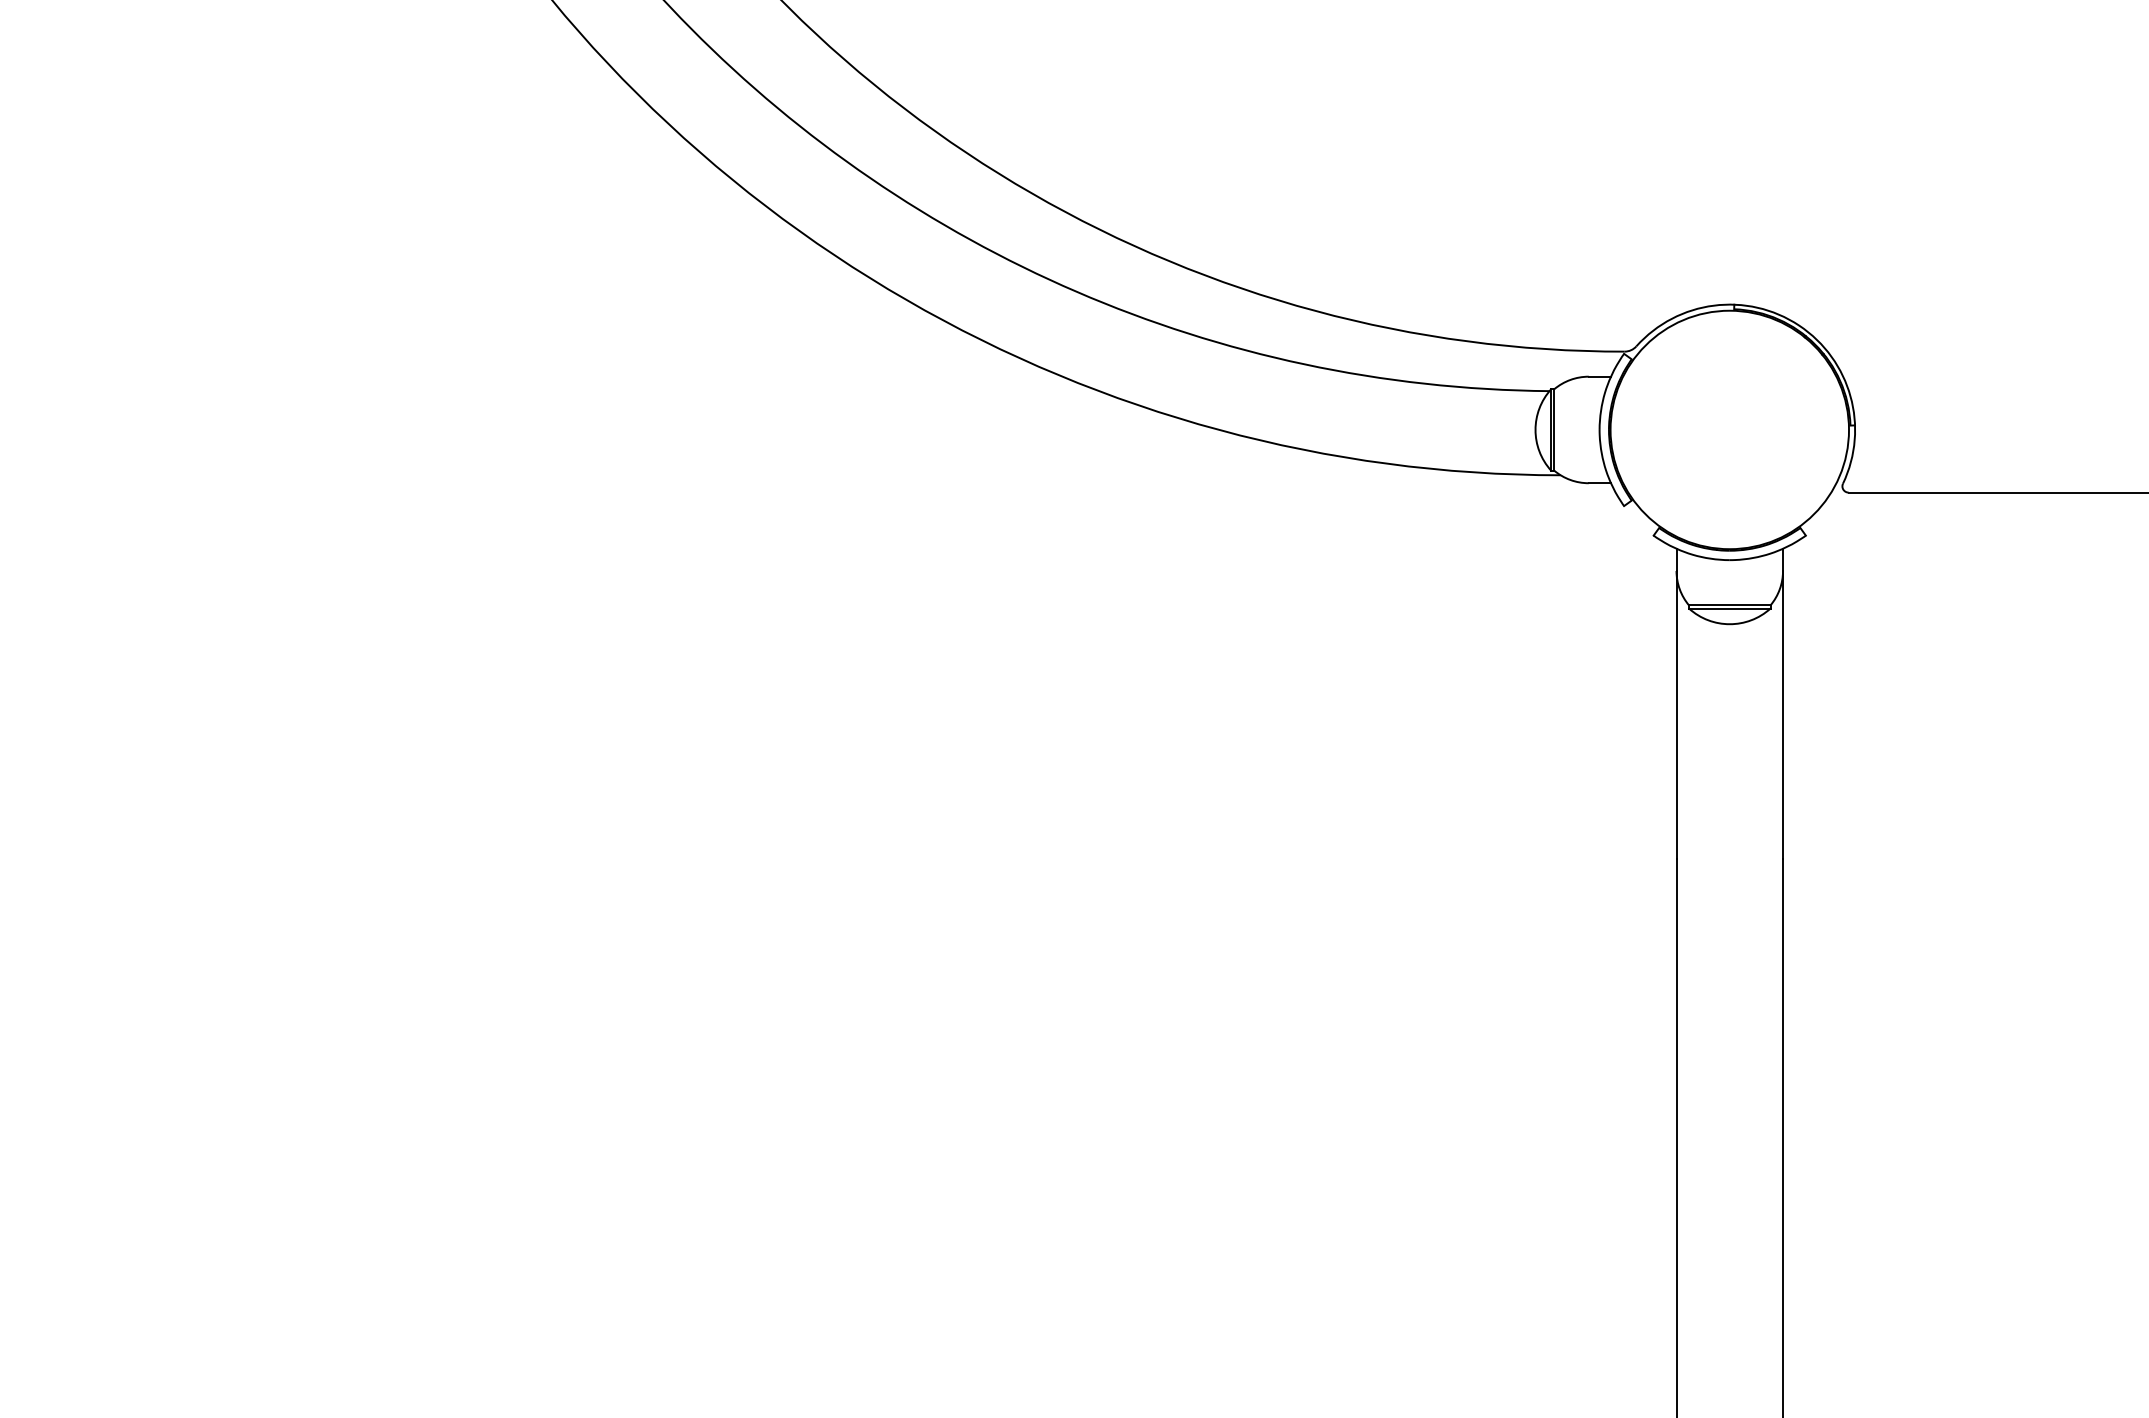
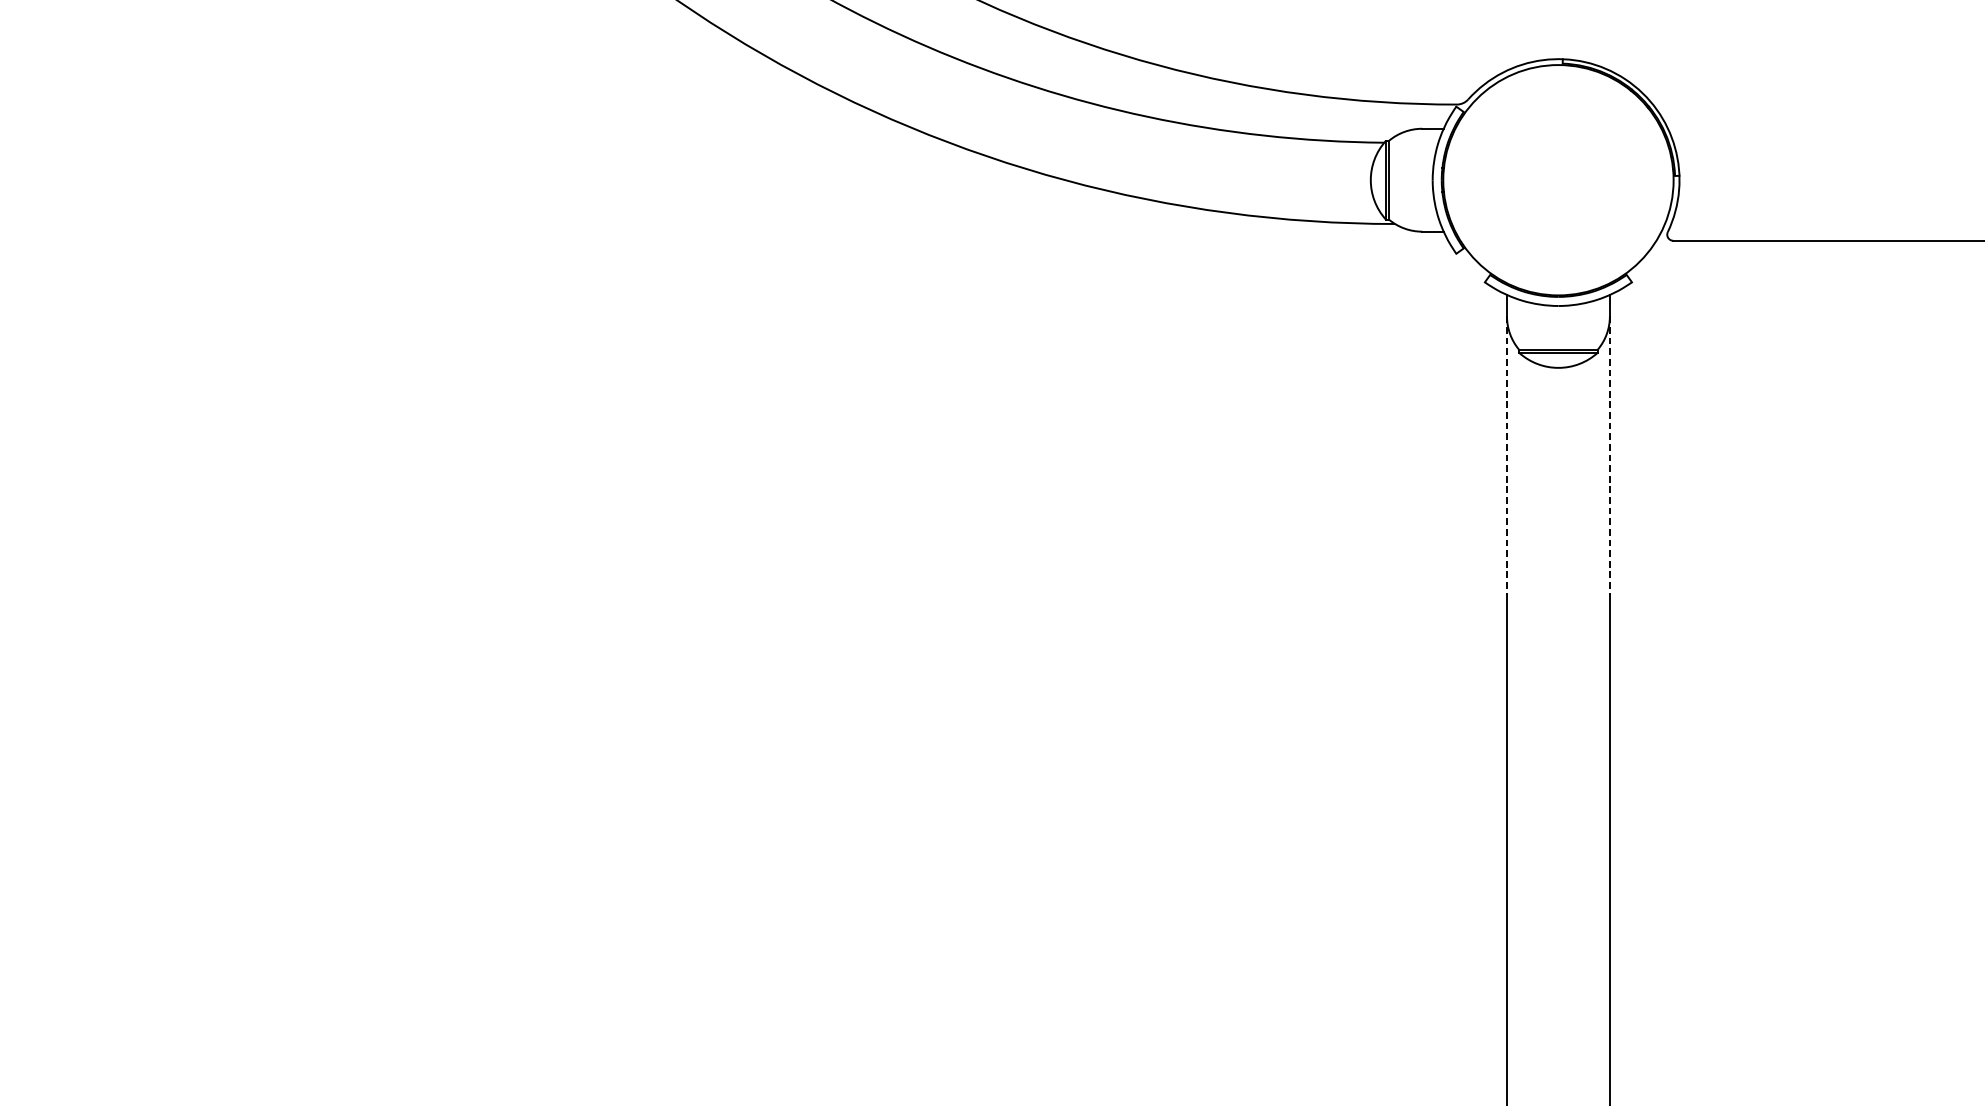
line: (1676, 715) -> (1506, 456), solid -> dashed
line: (1783, 715) -> (1610, 456), solid -> dashed

